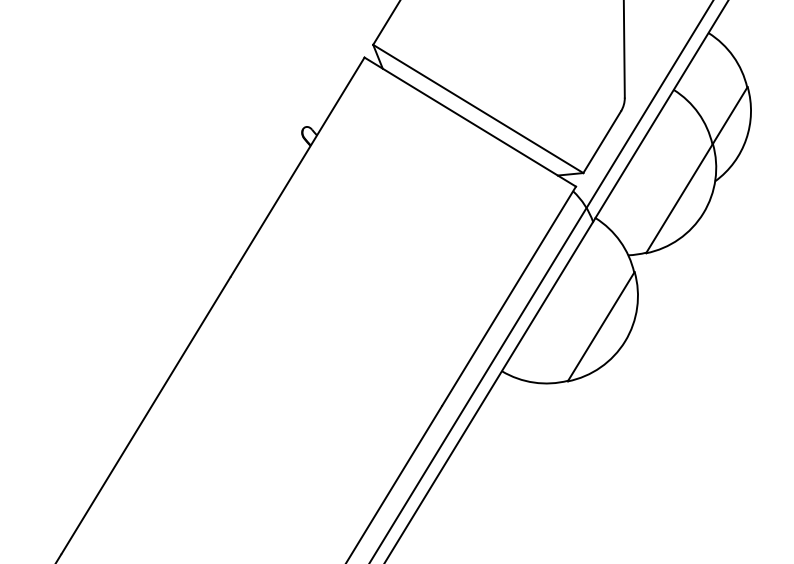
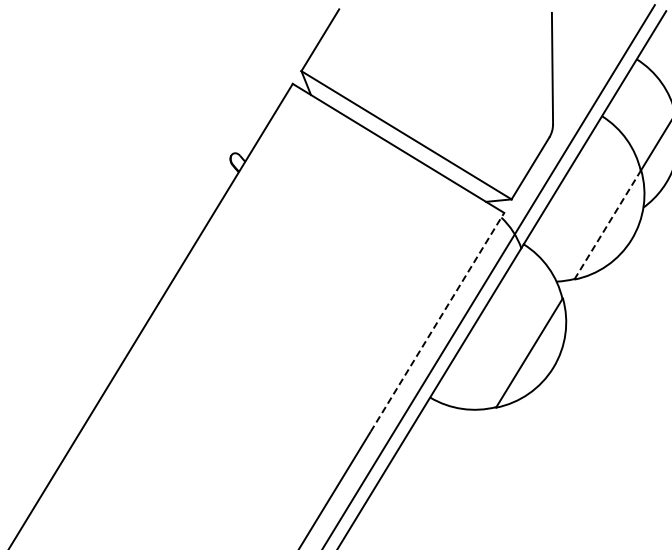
line: (679, 199) -> (607, 225), solid -> dashed
line: (509, 295) -> (437, 321), solid -> dashed

